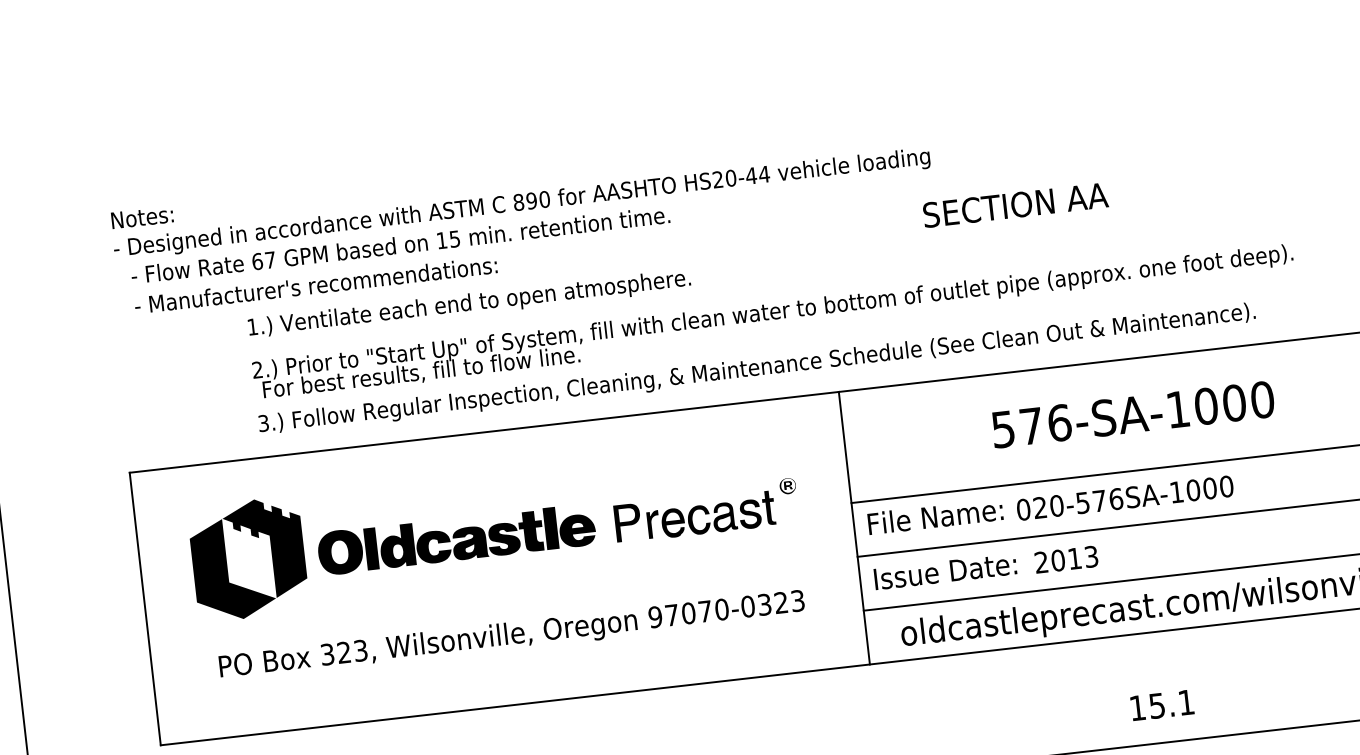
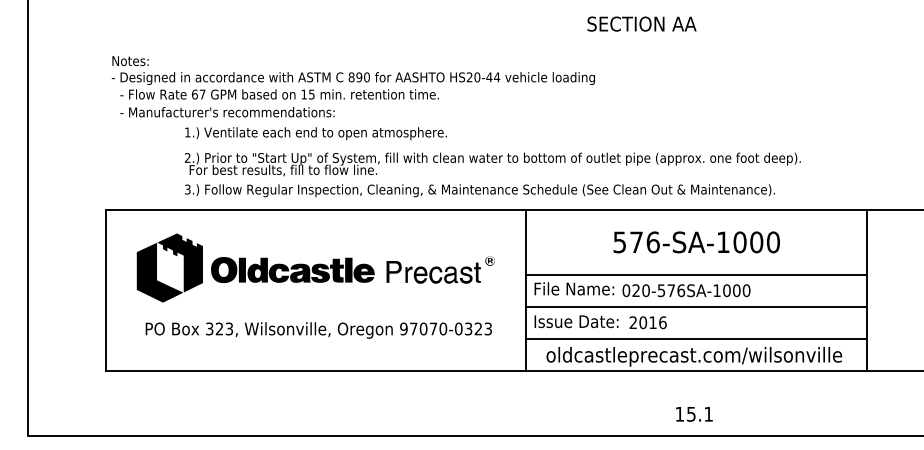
text: (1014, 204) -> (641, 23), moved
text: (1090, 556) -> (662, 322), 2013 -> 2016

